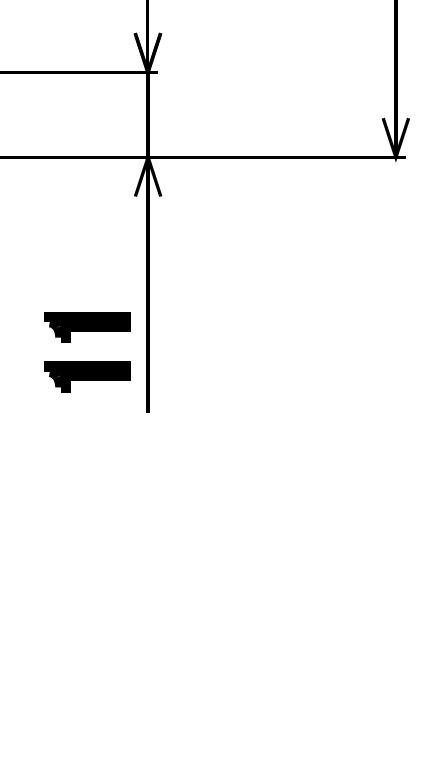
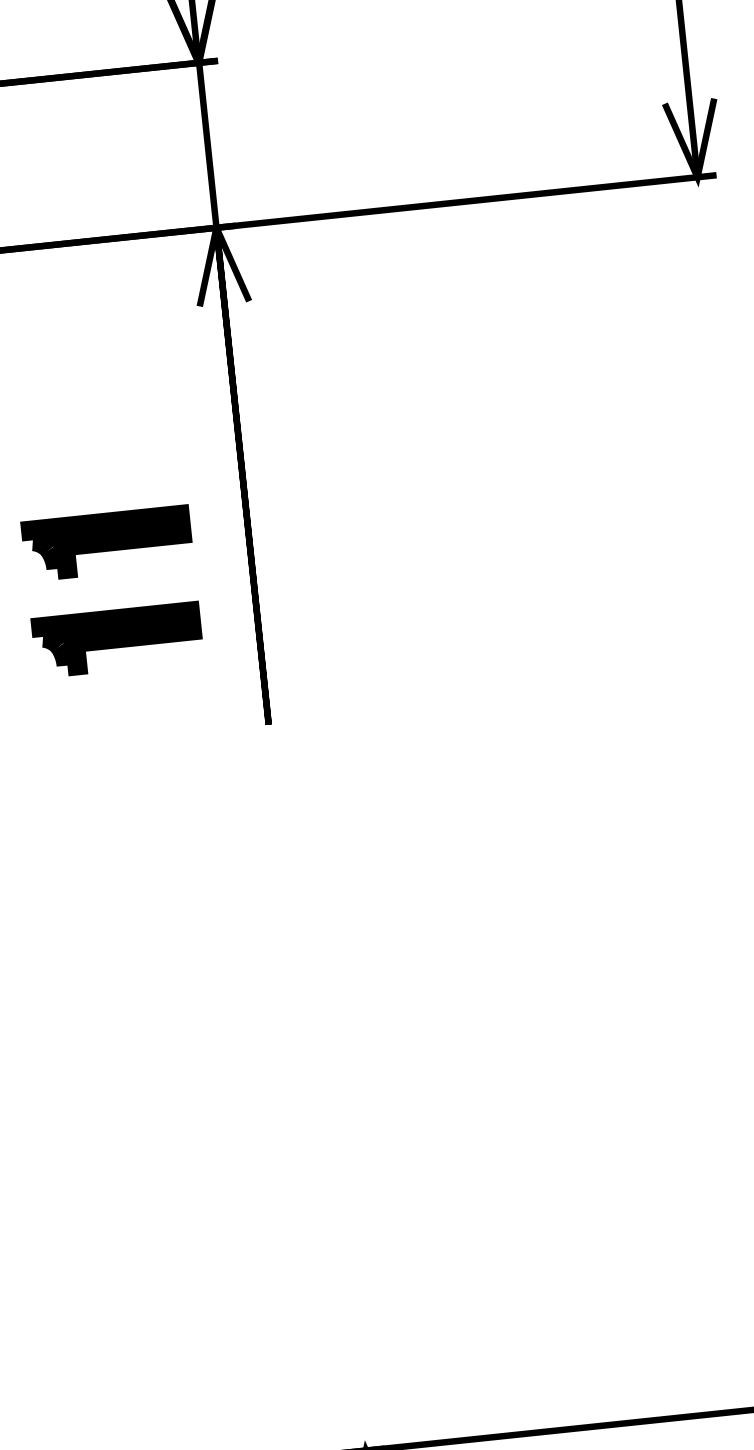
part: (87, 361) -> (114, 609), moved

